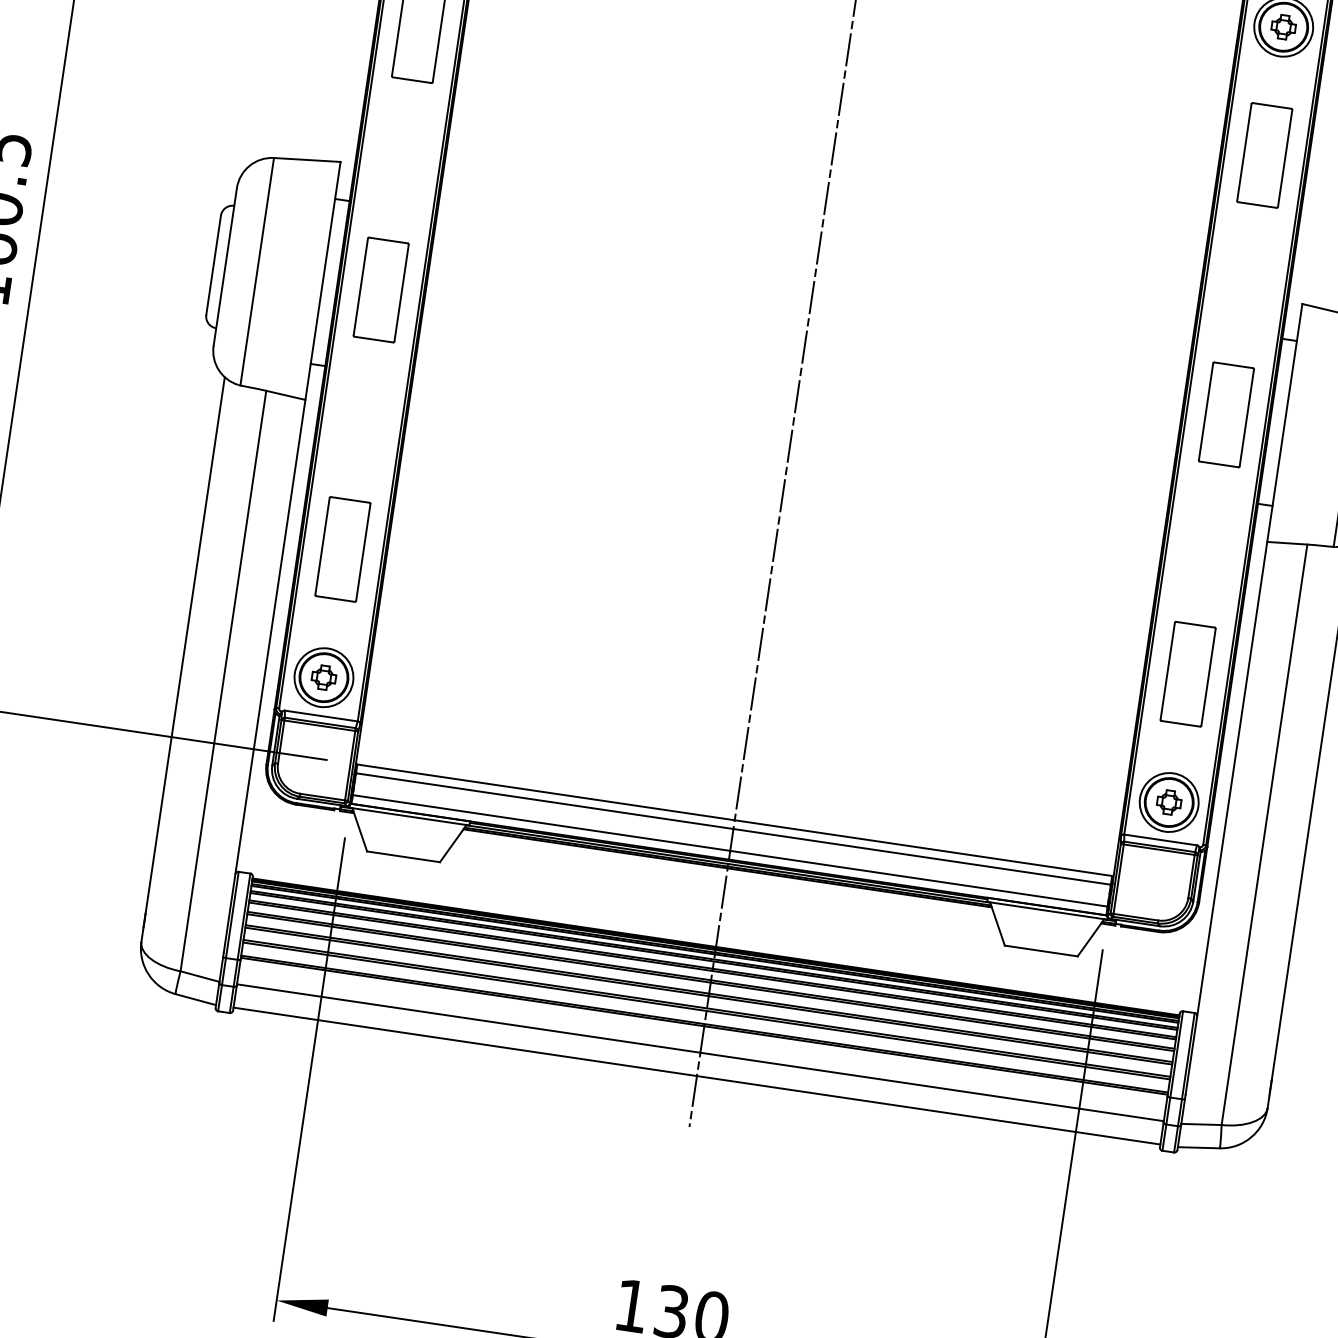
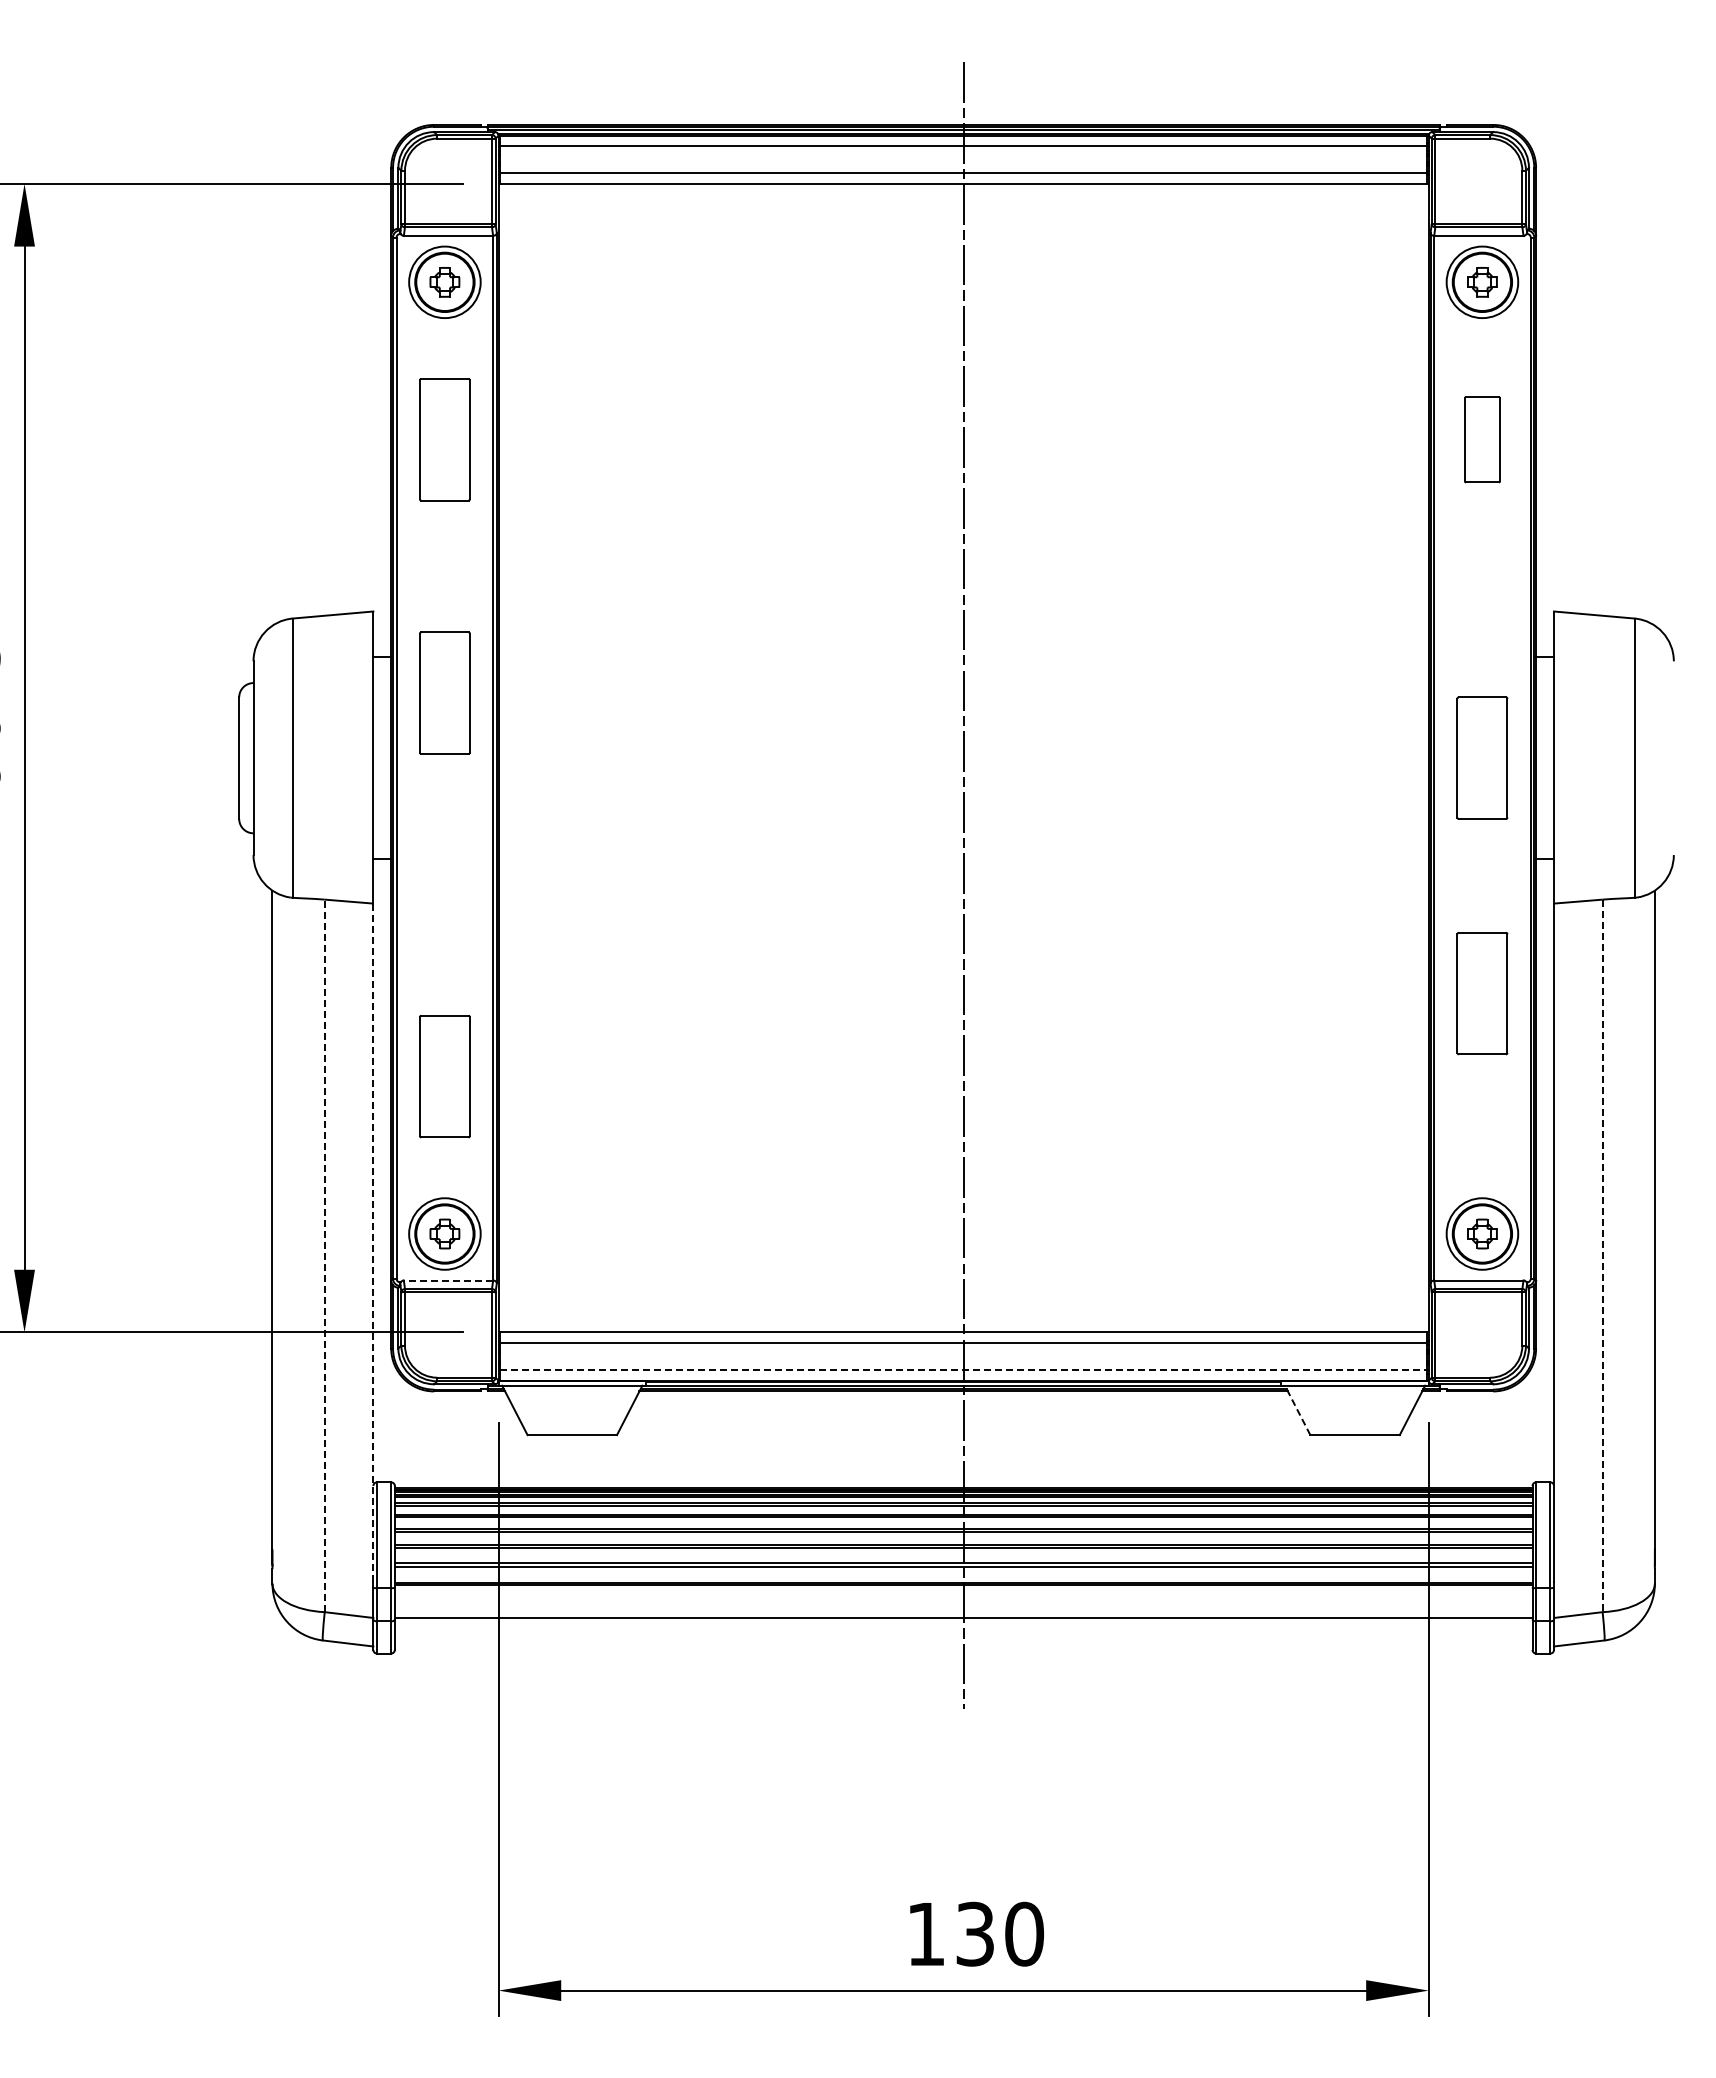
part: (1264, 155) -> (1482, 439), size x0.7
part: (380, 289) -> (444, 692), moved
part: (1188, 674) -> (1482, 993), moved
line: (264, 676) -> (373, 1242), solid -> dashed
line: (223, 680) -> (324, 1255), solid -> dashed
line: (321, 716) -> (448, 1280), solid -> dashed
line: (1264, 835) -> (1602, 1256), solid -> dashed
line: (730, 850) -> (964, 1369), solid -> dashed
line: (997, 924) -> (1297, 1410), solid -> dashed
line: (696, 1076) -> (963, 1646), removed

